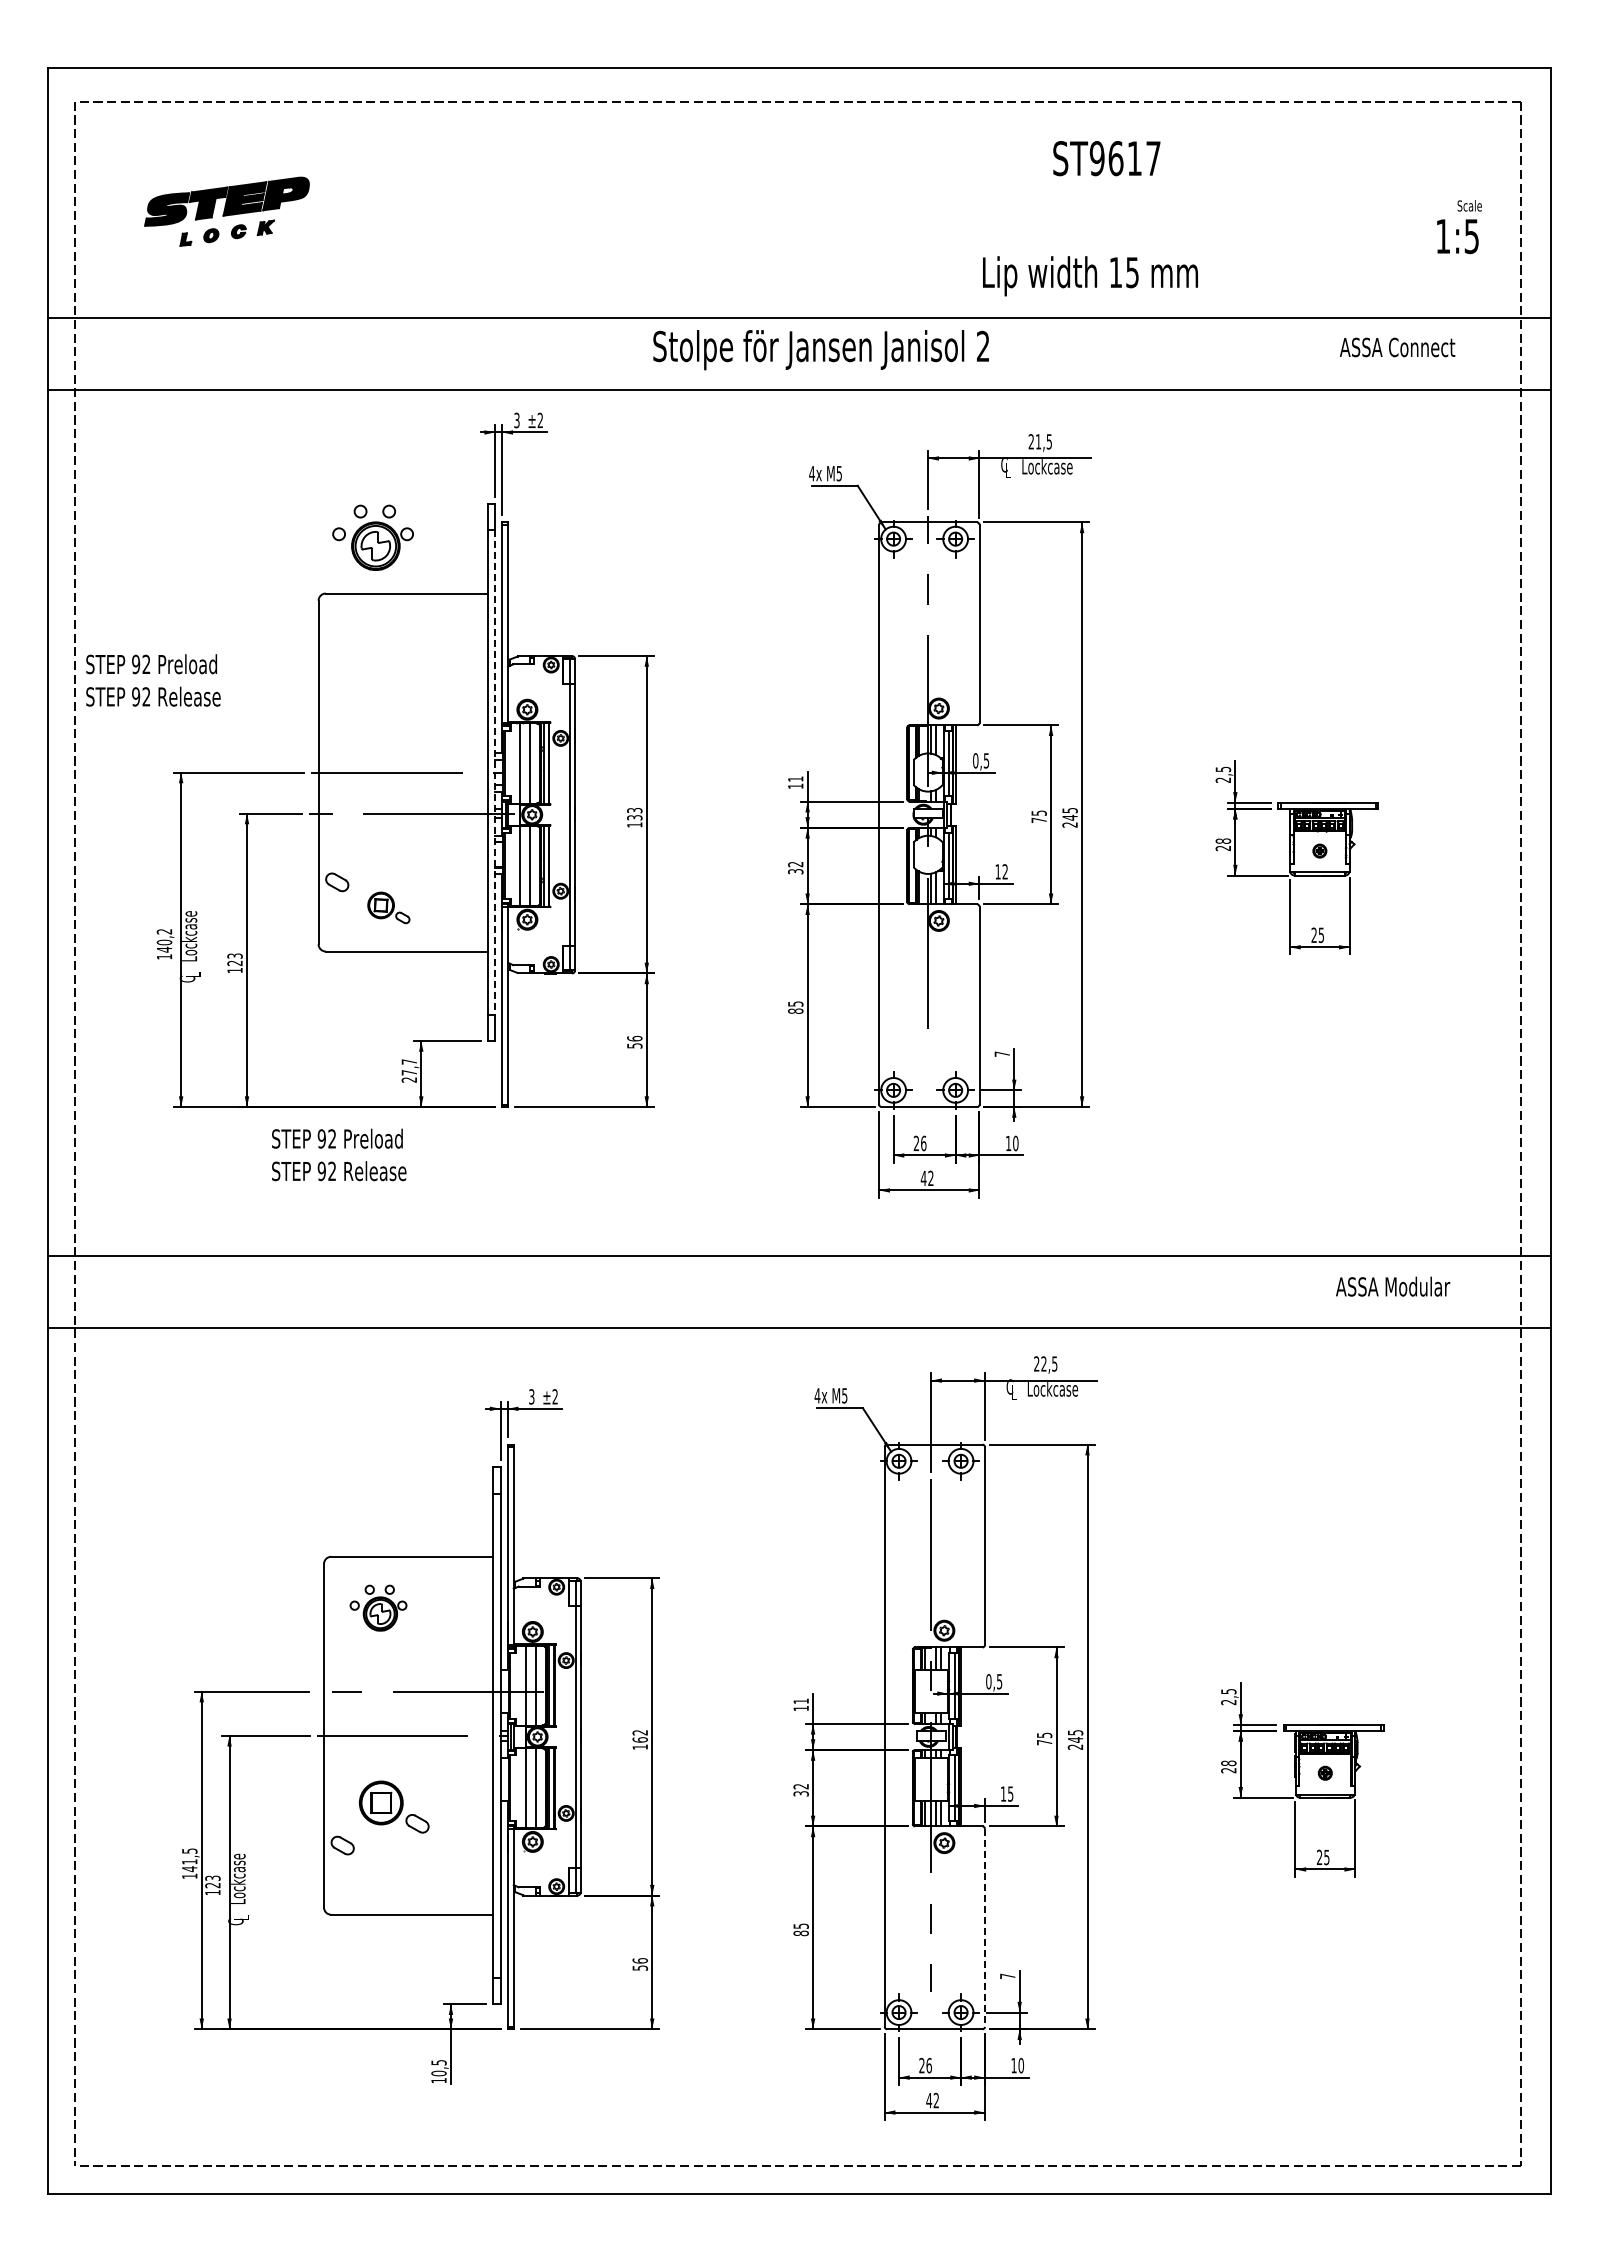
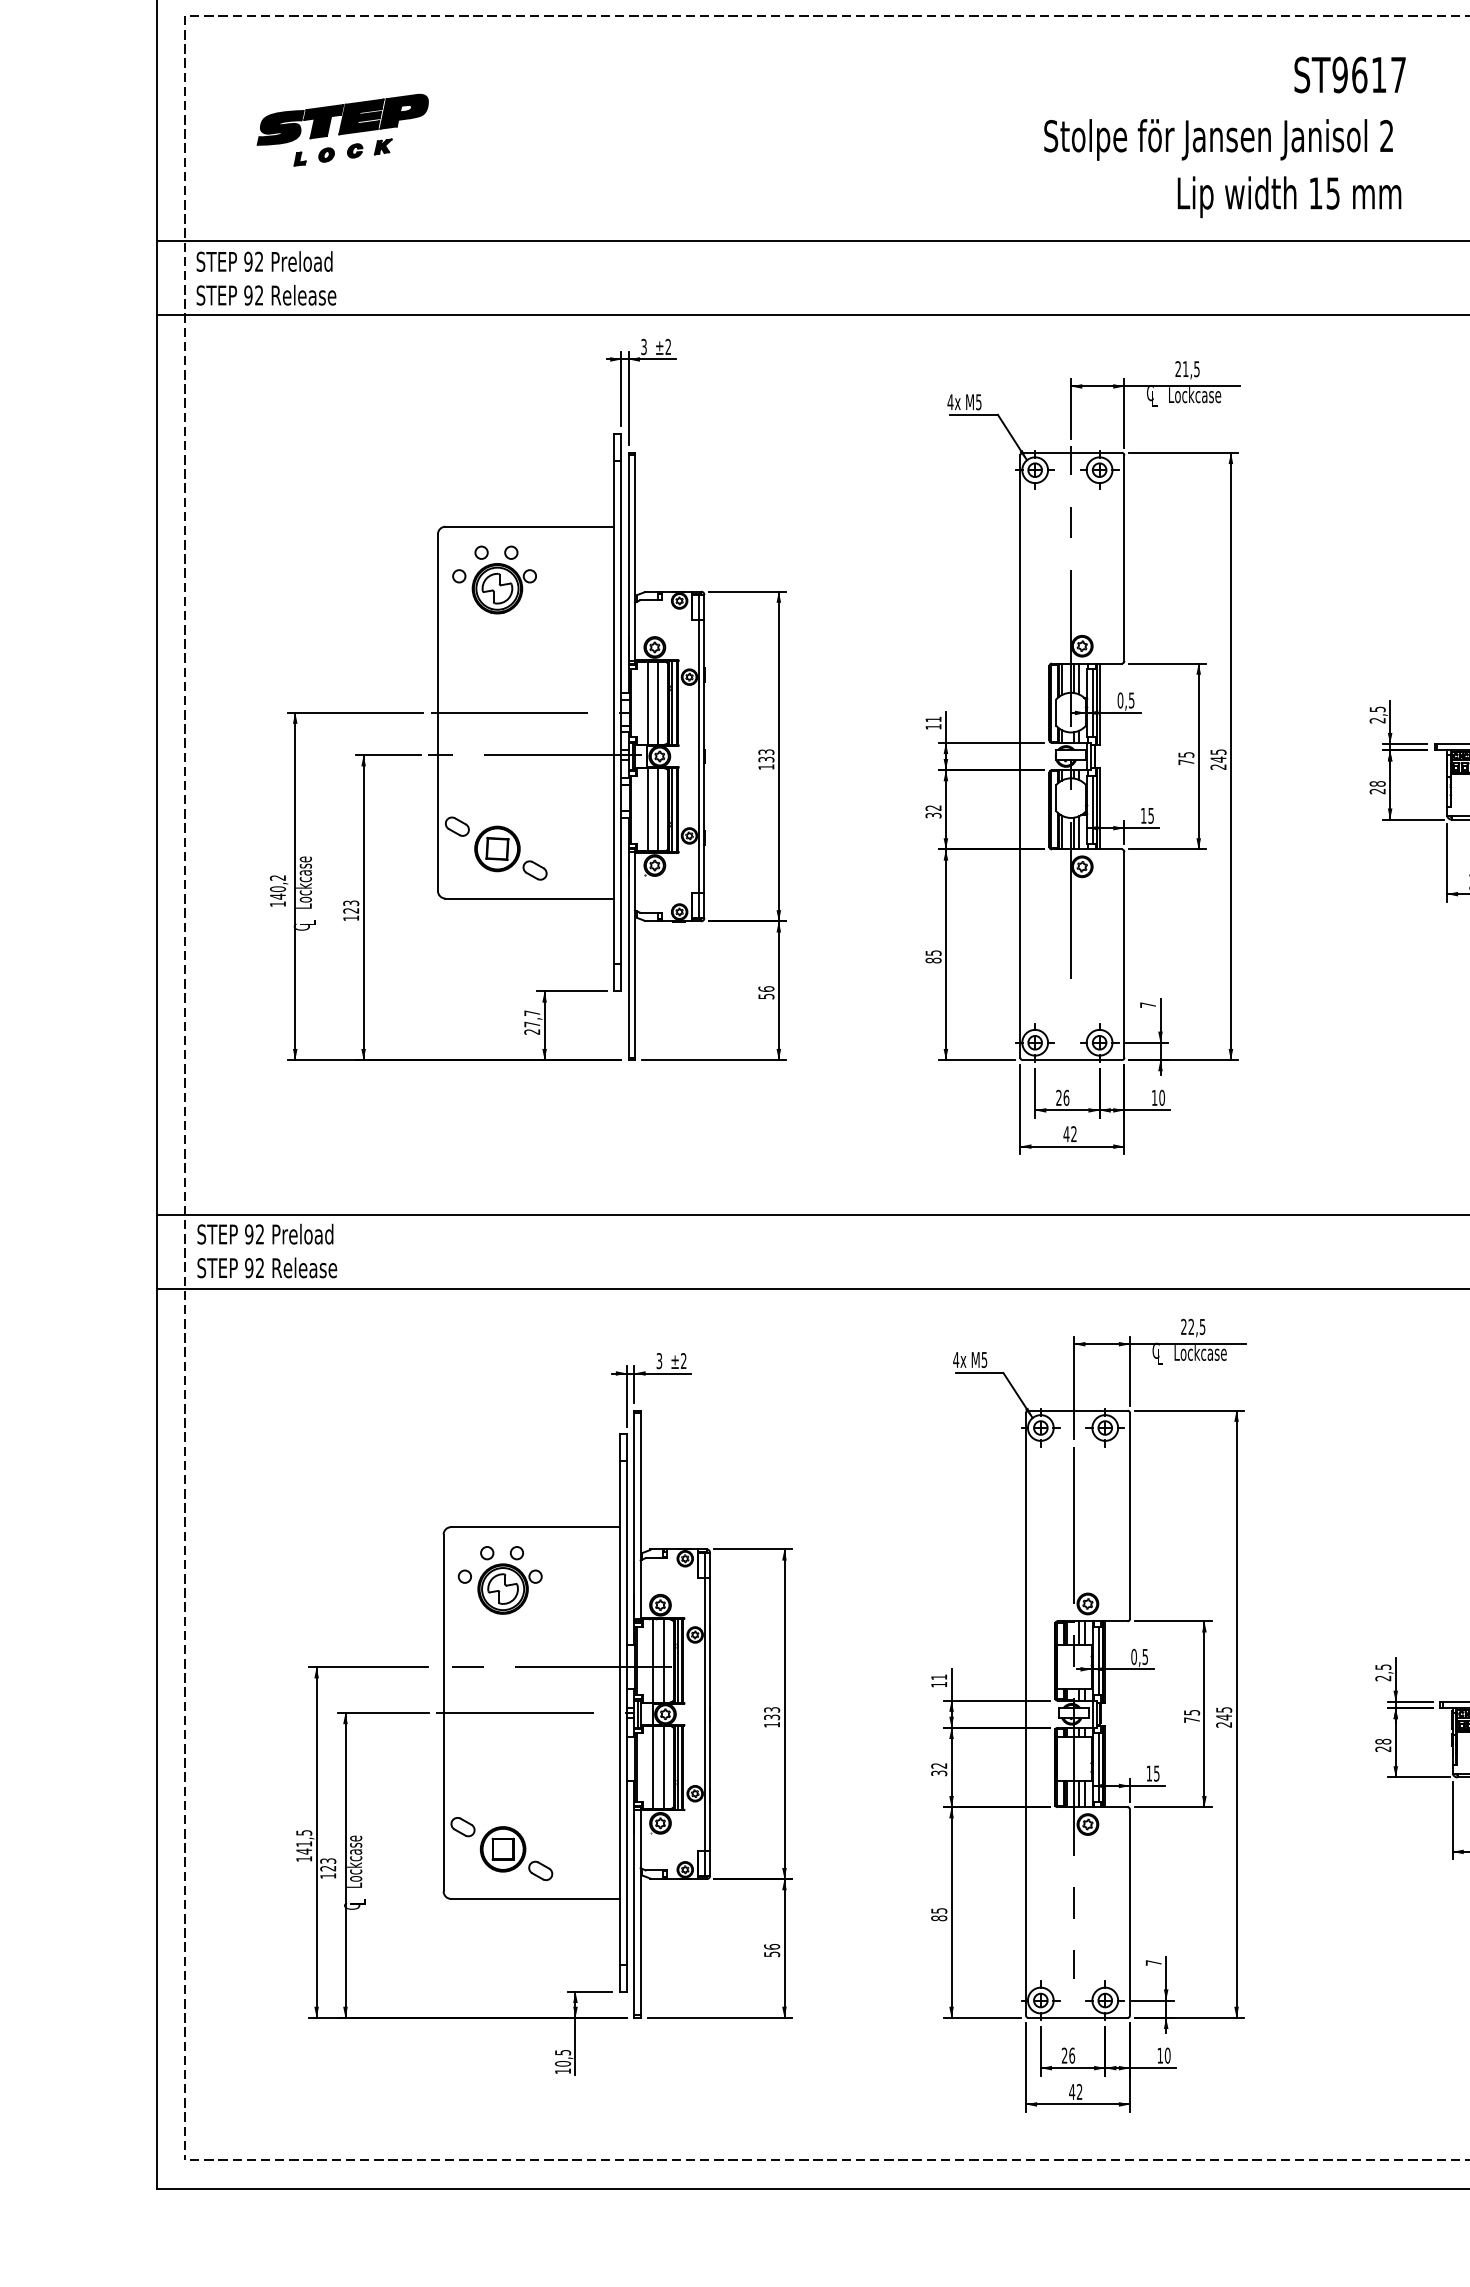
text: (1106, 158) -> (1349, 74), moved
text: (1090, 276) -> (1289, 197), moved
text: (820, 350) -> (1217, 140), moved
part: (372, 537) -> (493, 579), moved
text: (153, 680) -> (266, 278), moved
line: (495, 773) -> (621, 713), dashed -> solid
text: (1004, 871) -> (1150, 815), 12 -> 15
part: (388, 907) -> (510, 852), size x1.67
text: (339, 1154) -> (267, 1250), moved
part: (378, 1608) -> (500, 1580), size x1.43
text: (640, 1736) -> (772, 1713), 162 -> 133
part: (394, 1806) -> (516, 1852), moved
line: (984, 1928) -> (1129, 1913), dashed -> solid

